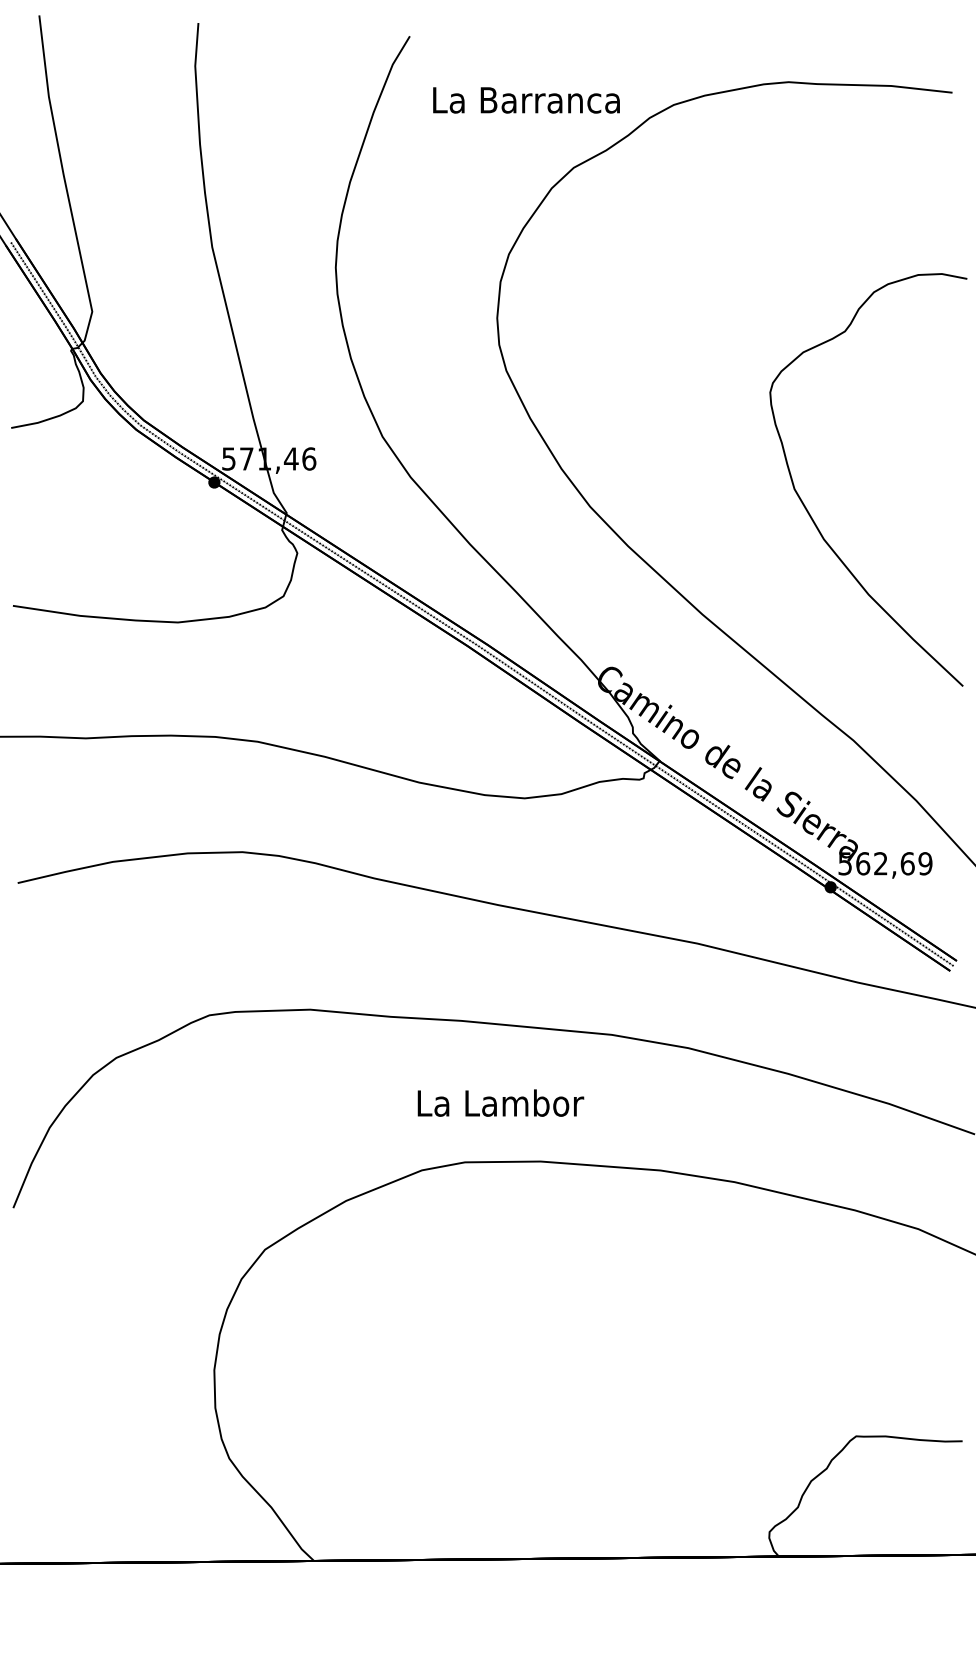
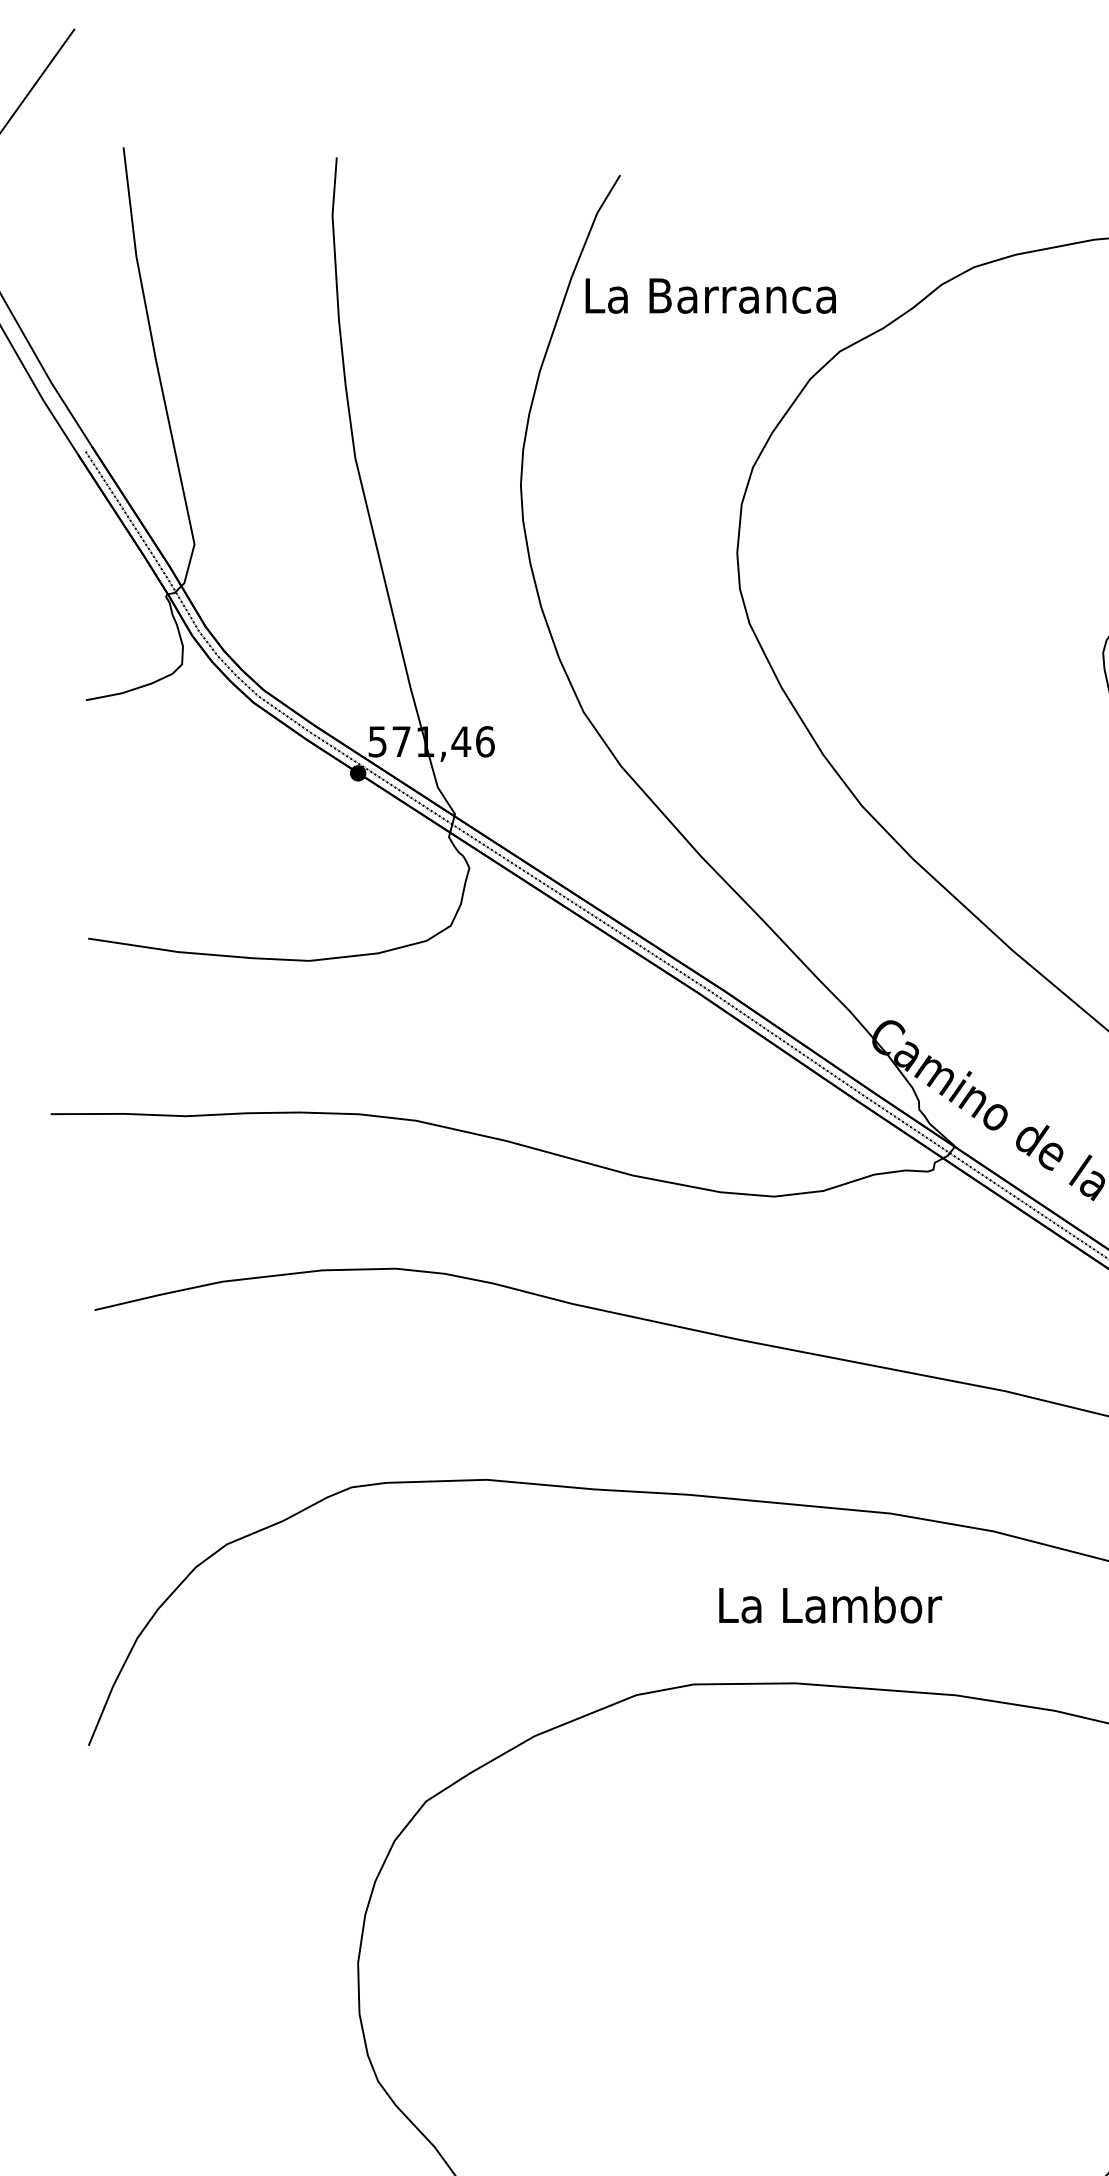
text: (526, 100) -> (710, 296), moved
text: (500, 1102) -> (830, 1604), moved

